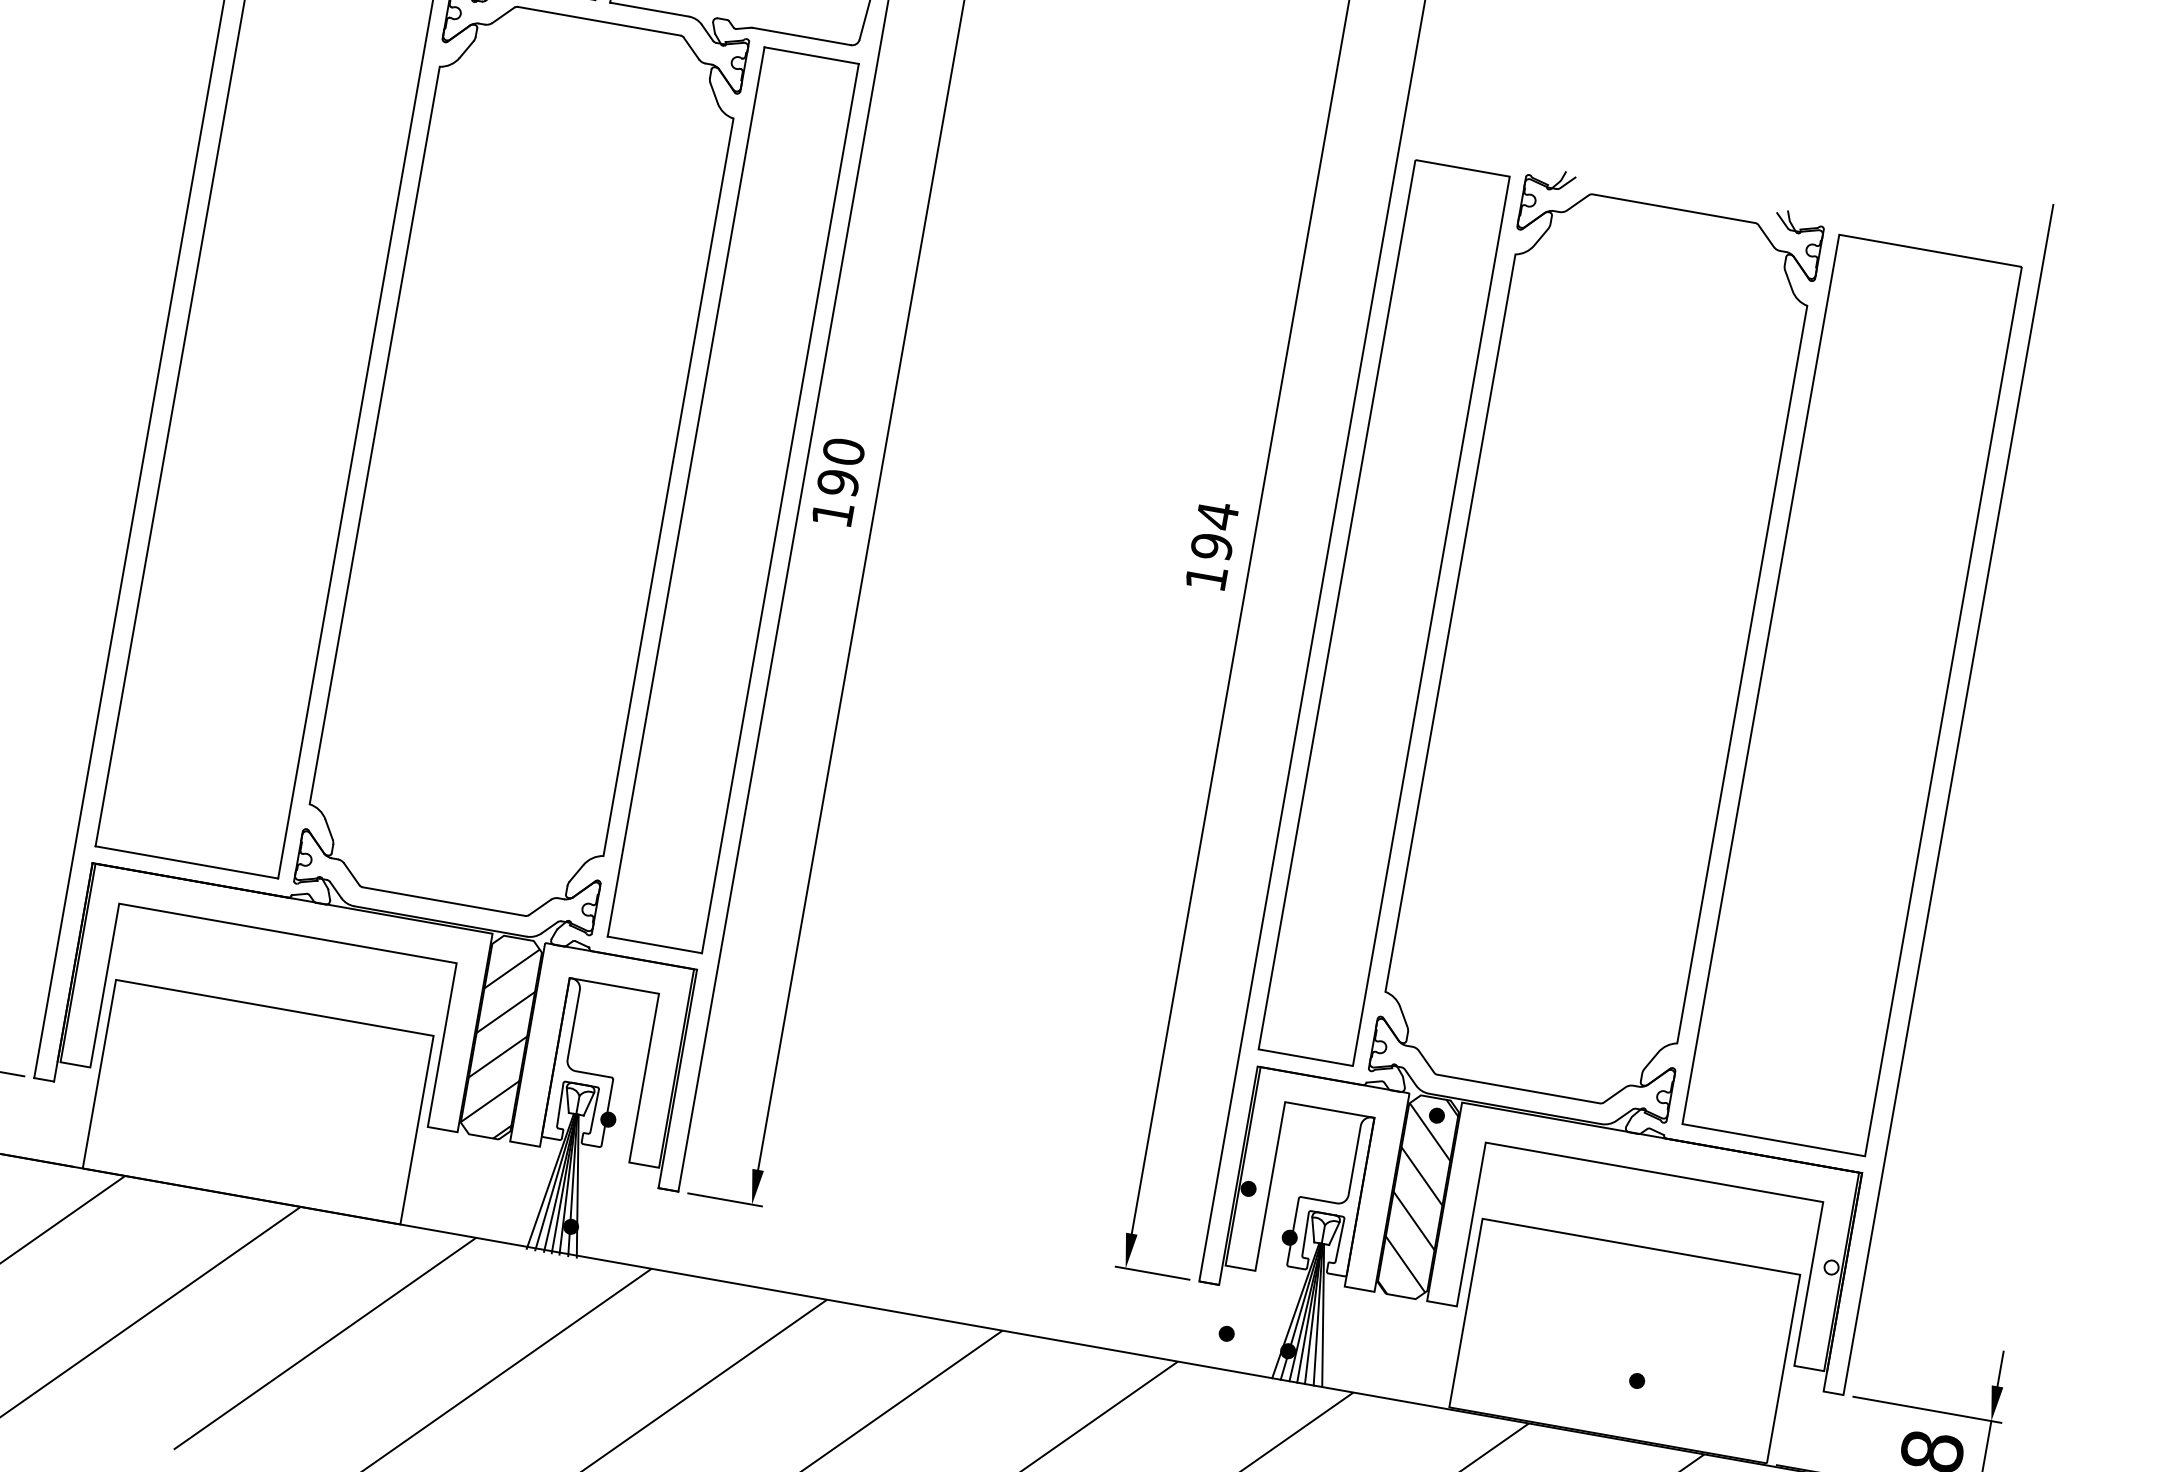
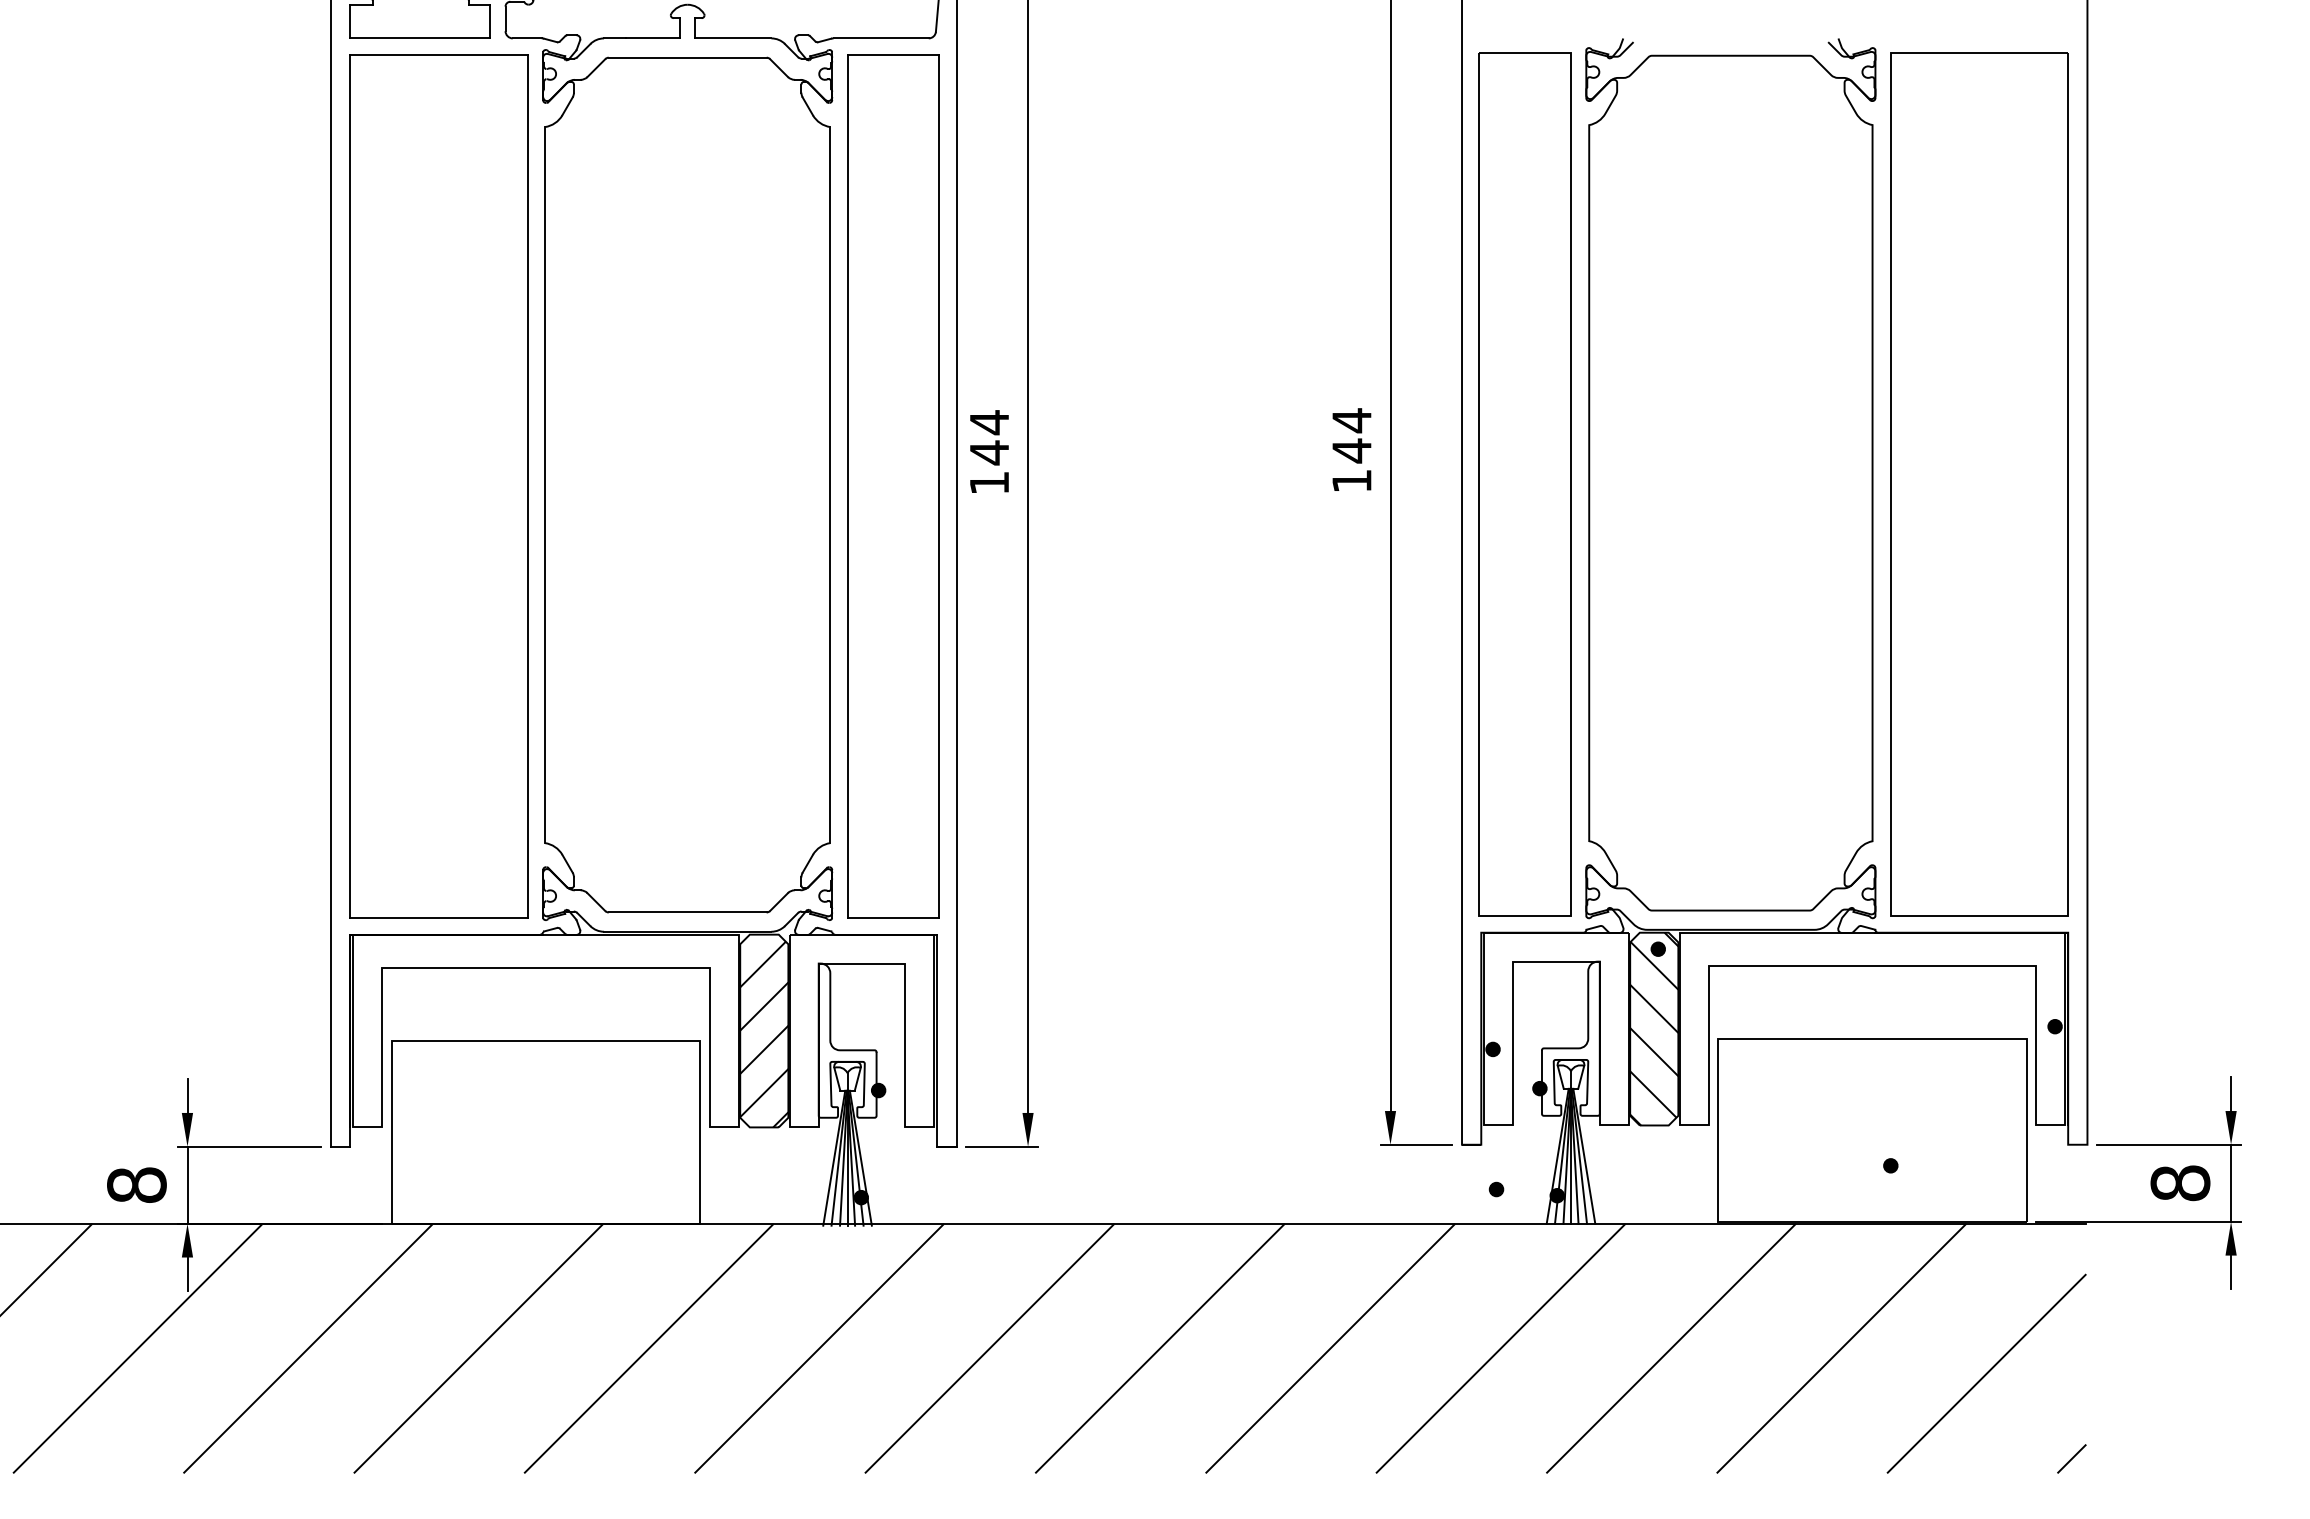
text: (841, 467) -> (989, 437), 190 -> 144
text: (1211, 546) -> (1351, 450), 194 -> 144
fill: (1831, 1267) -> (2054, 1026), added

